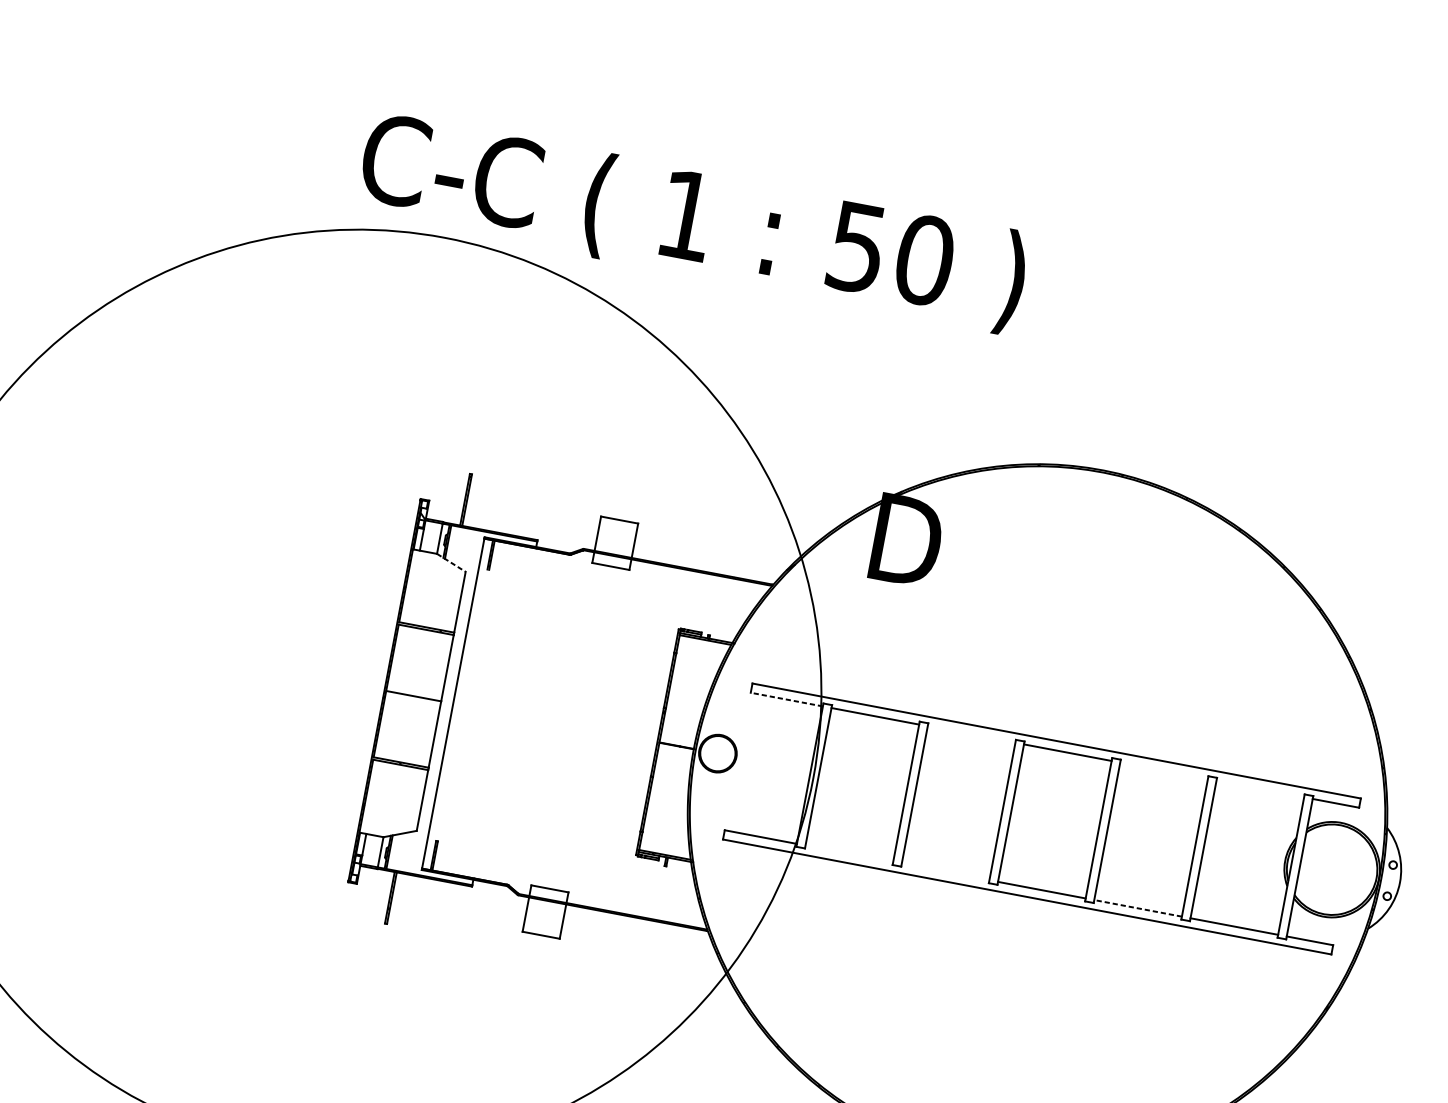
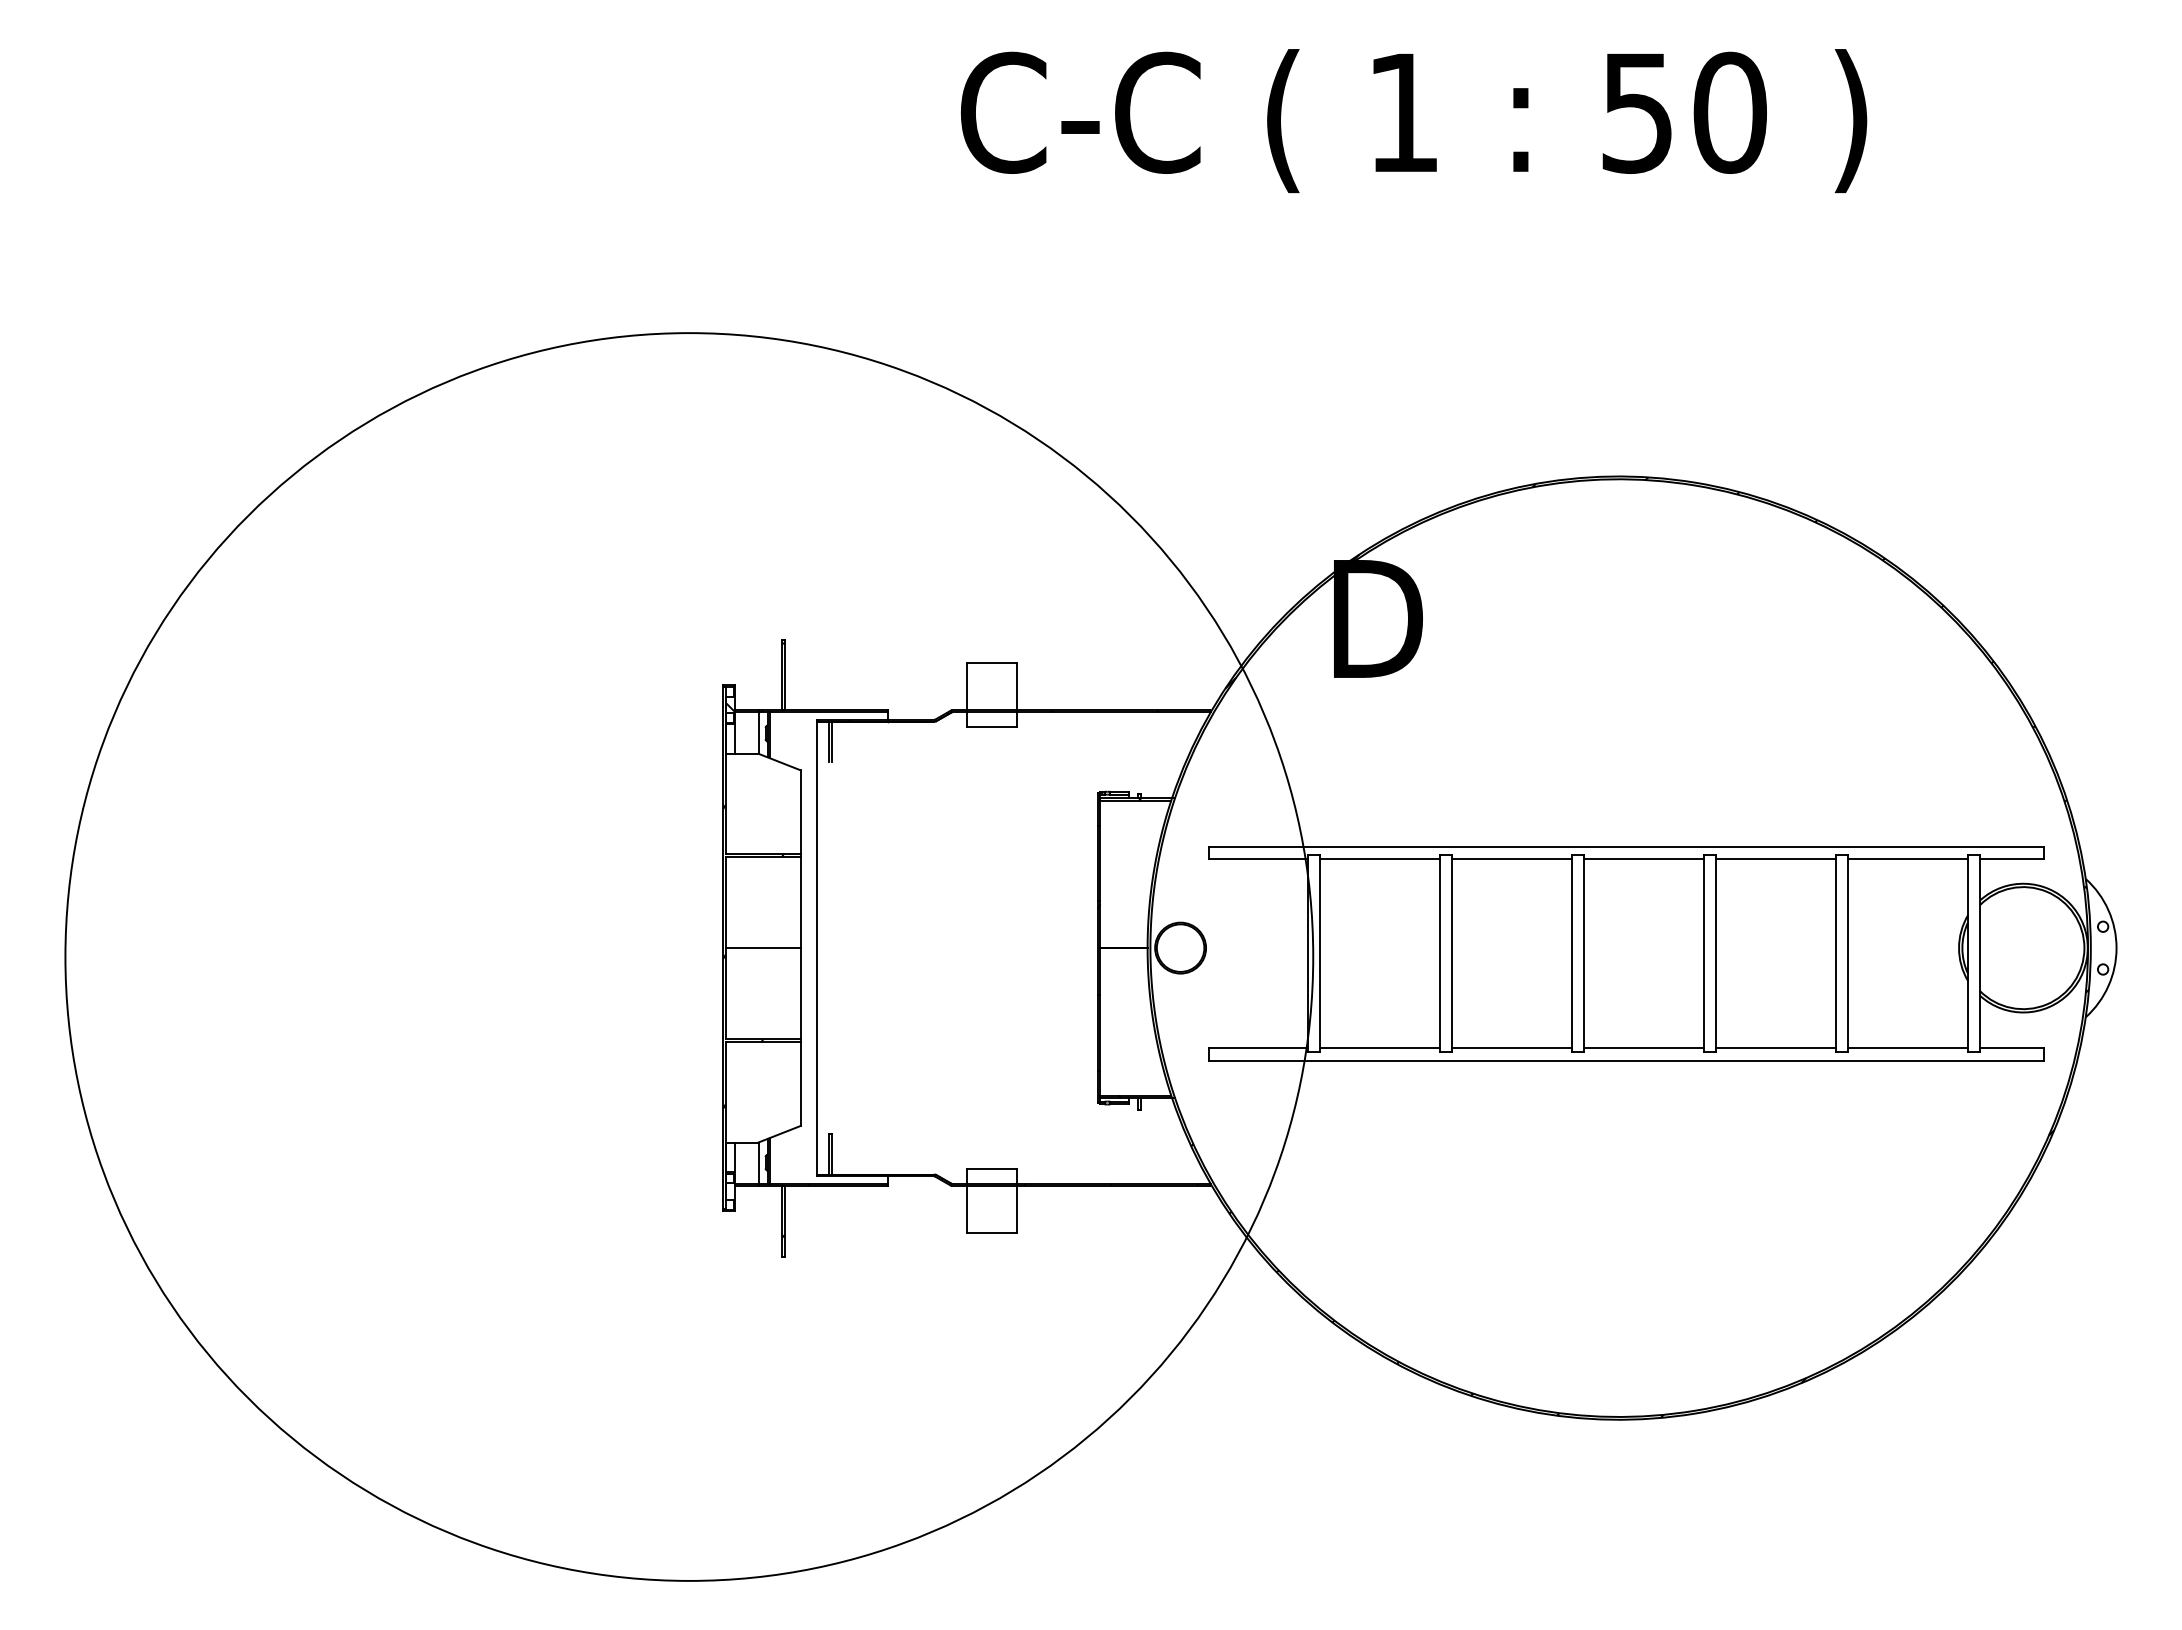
text: (693, 222) -> (1414, 120), moved
line: (451, 563) -> (779, 762), dashed -> solid
line: (786, 699) -> (1258, 859), dashed -> solid
line: (971, 734) -> (1511, 859), added
line: (1163, 770) -> (1775, 859), added
line: (1259, 789) -> (1907, 859), added
line: (849, 853) -> (1379, 1047), added
line: (945, 871) -> (1511, 1047), added
line: (1137, 907) -> (1775, 1047), dashed -> solid

